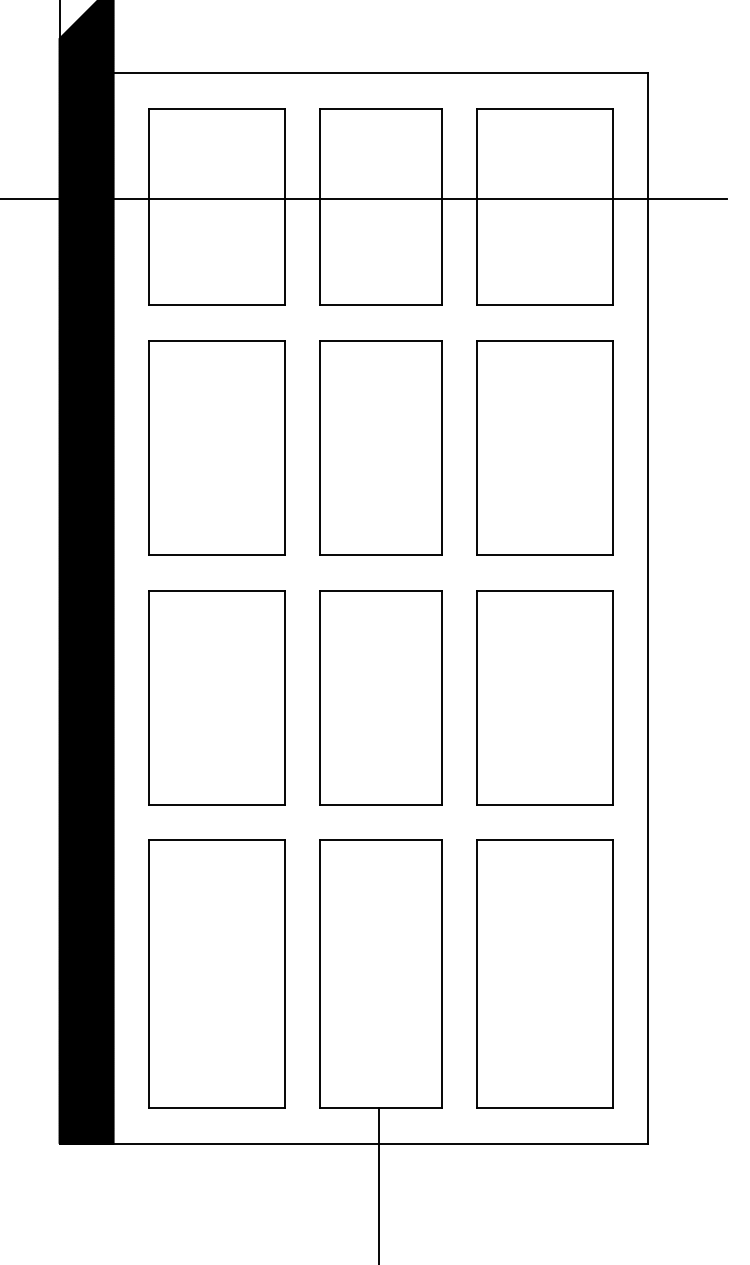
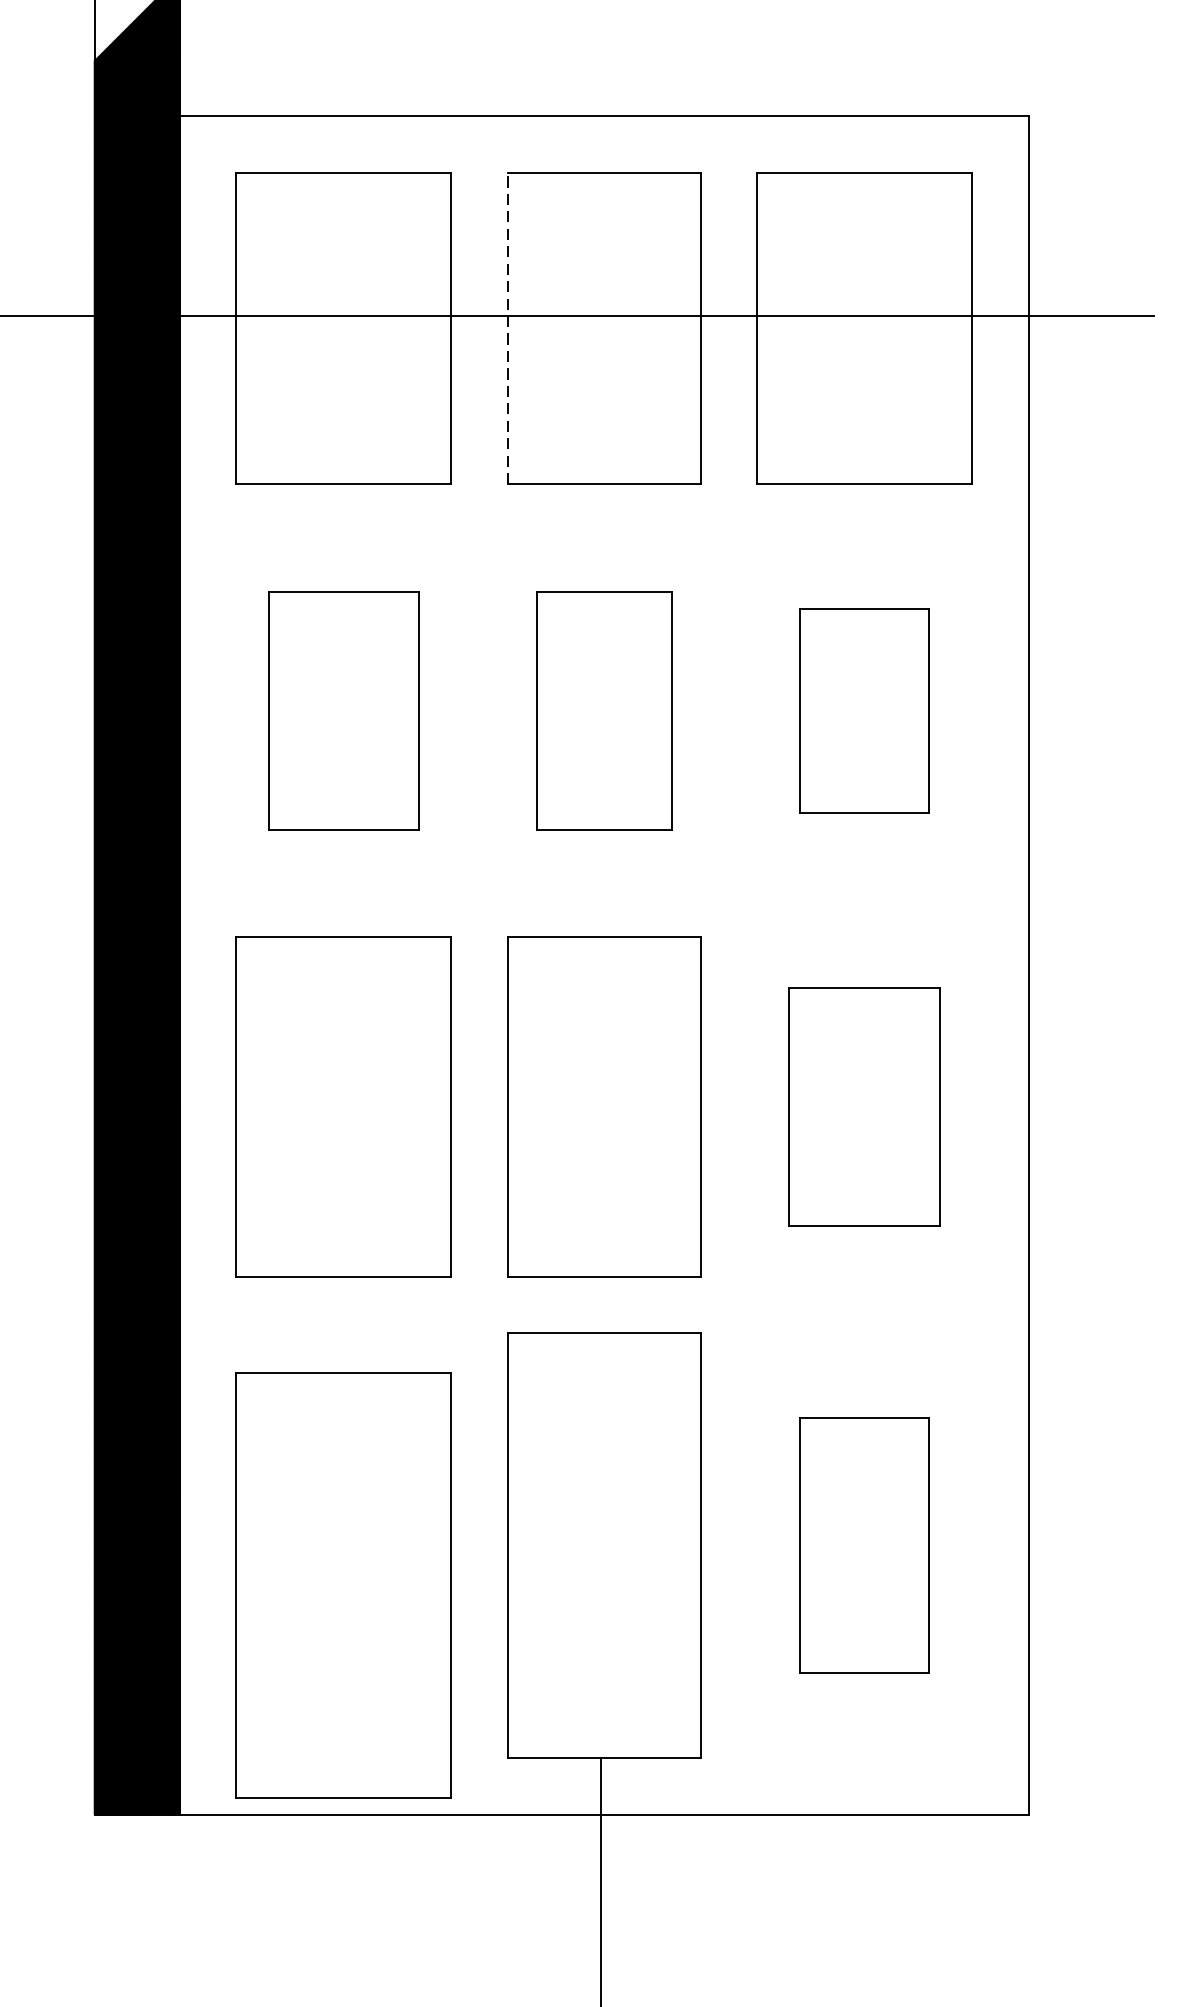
line: (320, 206) -> (508, 327), solid -> dashed
part: (216, 447) -> (343, 709), size x0.7
part: (380, 447) -> (603, 709), size x0.7
part: (544, 447) -> (863, 709), size x0.6
part: (544, 697) -> (863, 1106), size x0.7
part: (216, 973) -> (343, 1584), moved
part: (544, 973) -> (863, 1544), size x0.6

